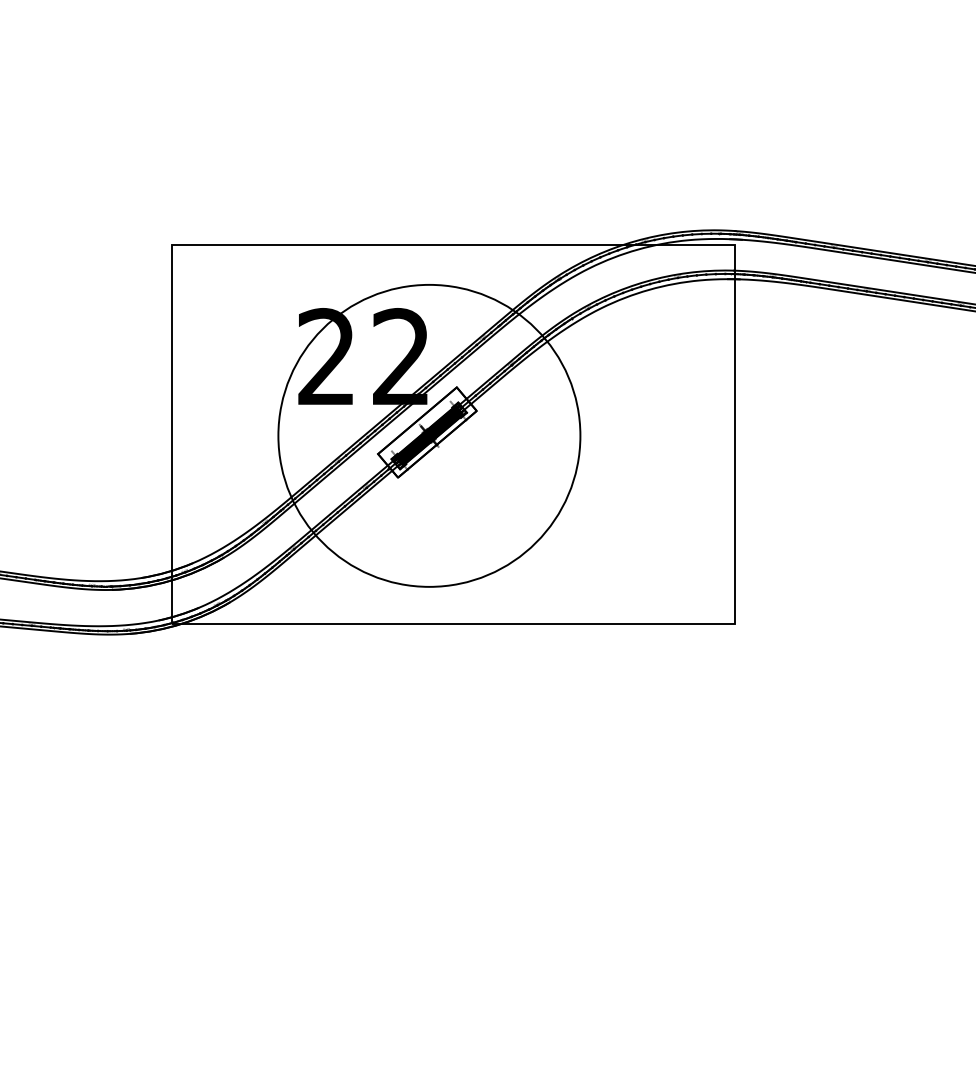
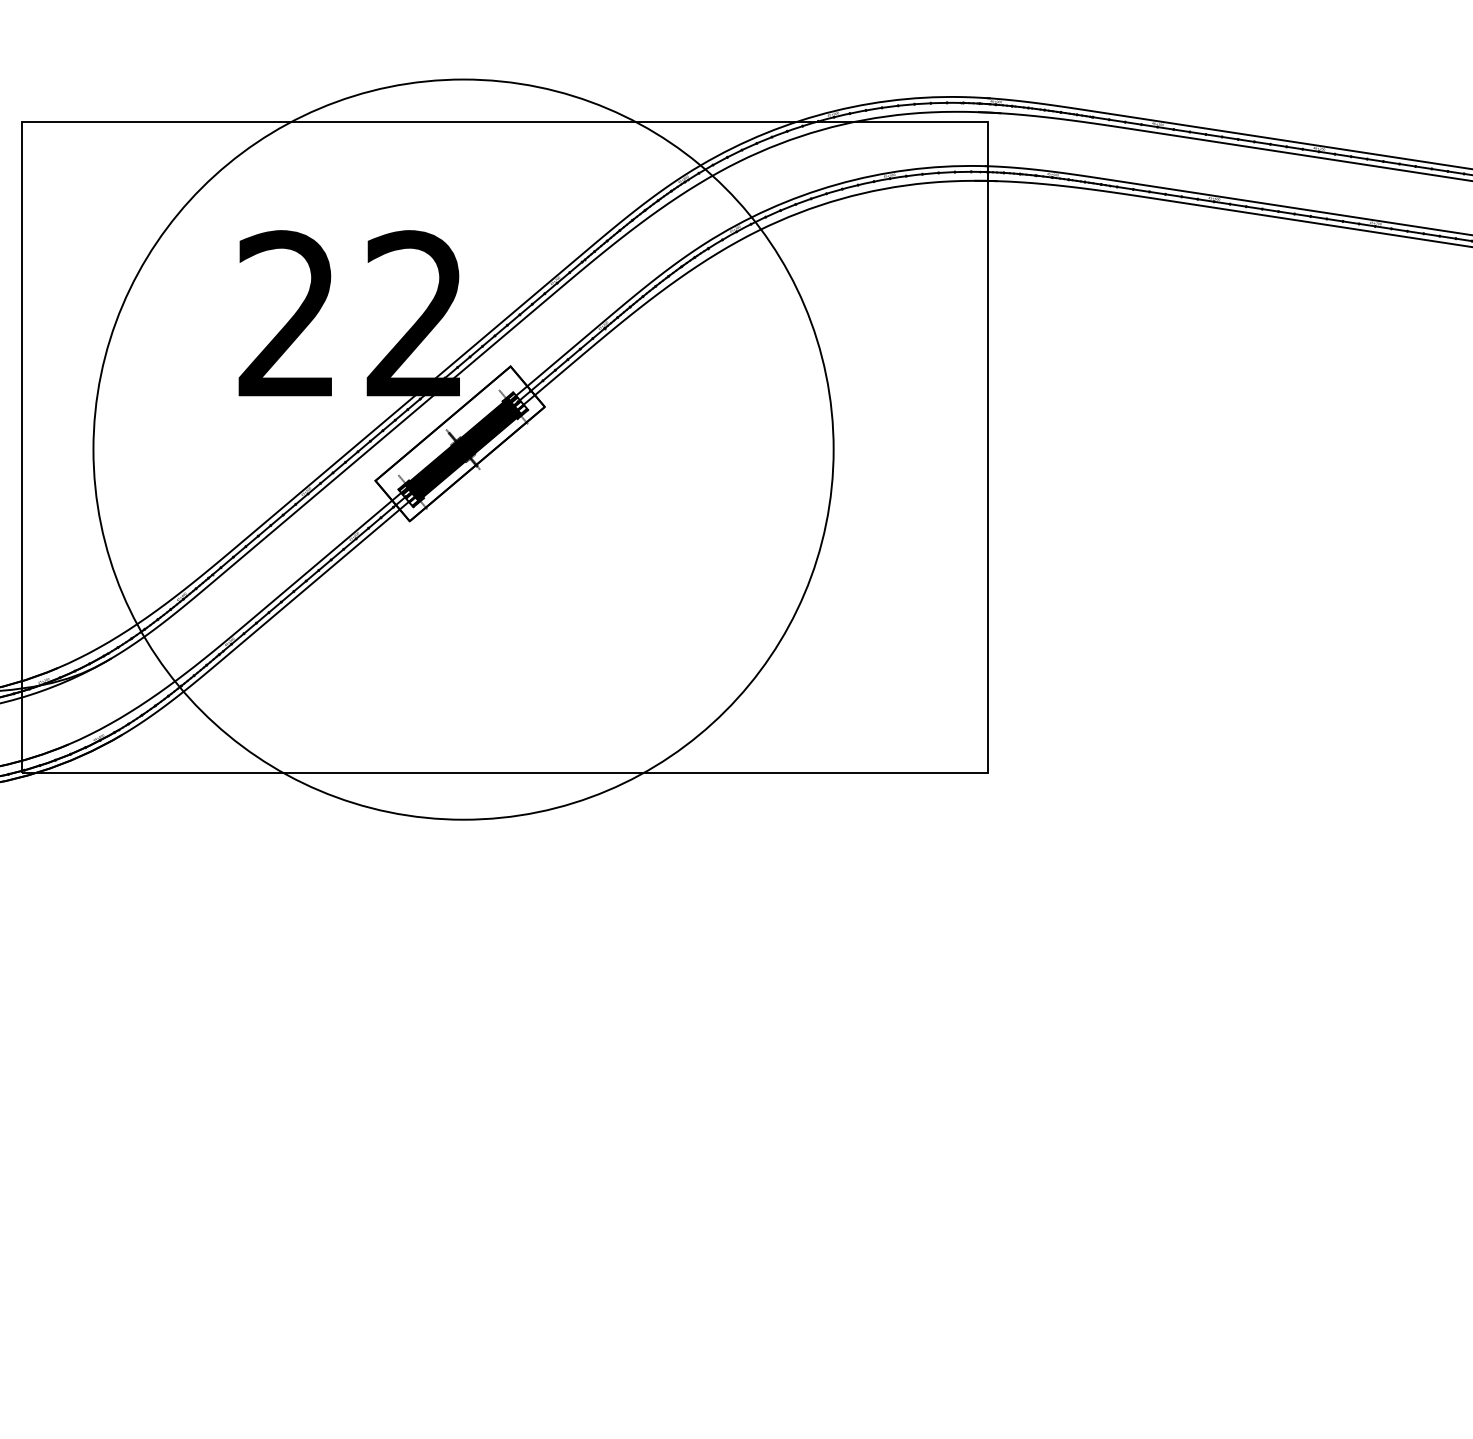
circle: (429, 435) -> (463, 448), size x1.43

